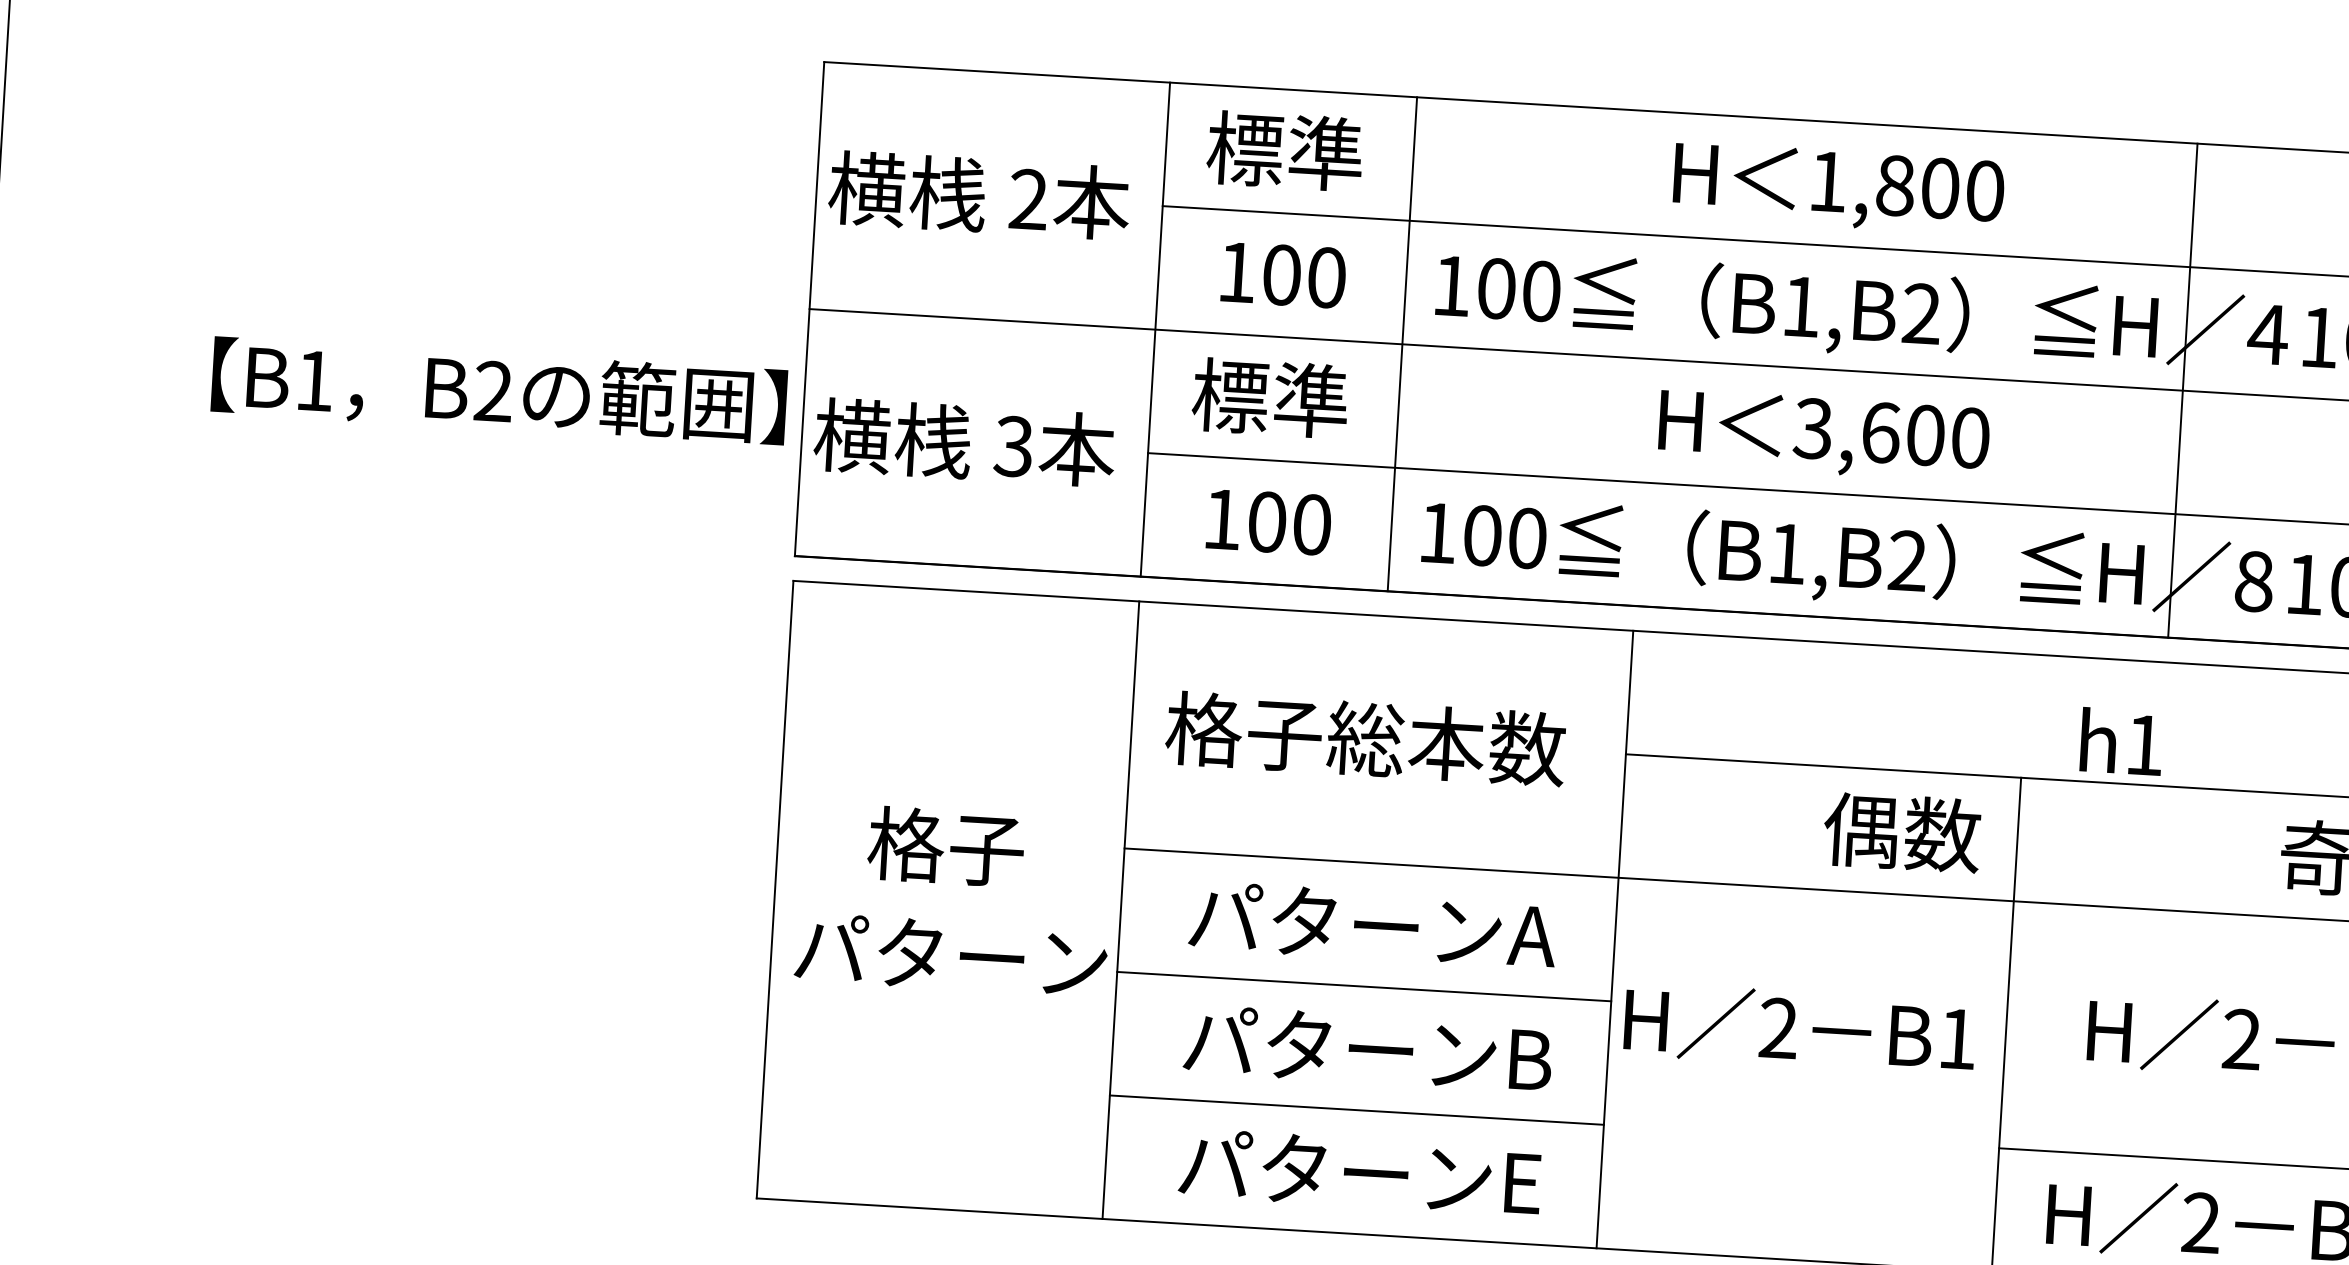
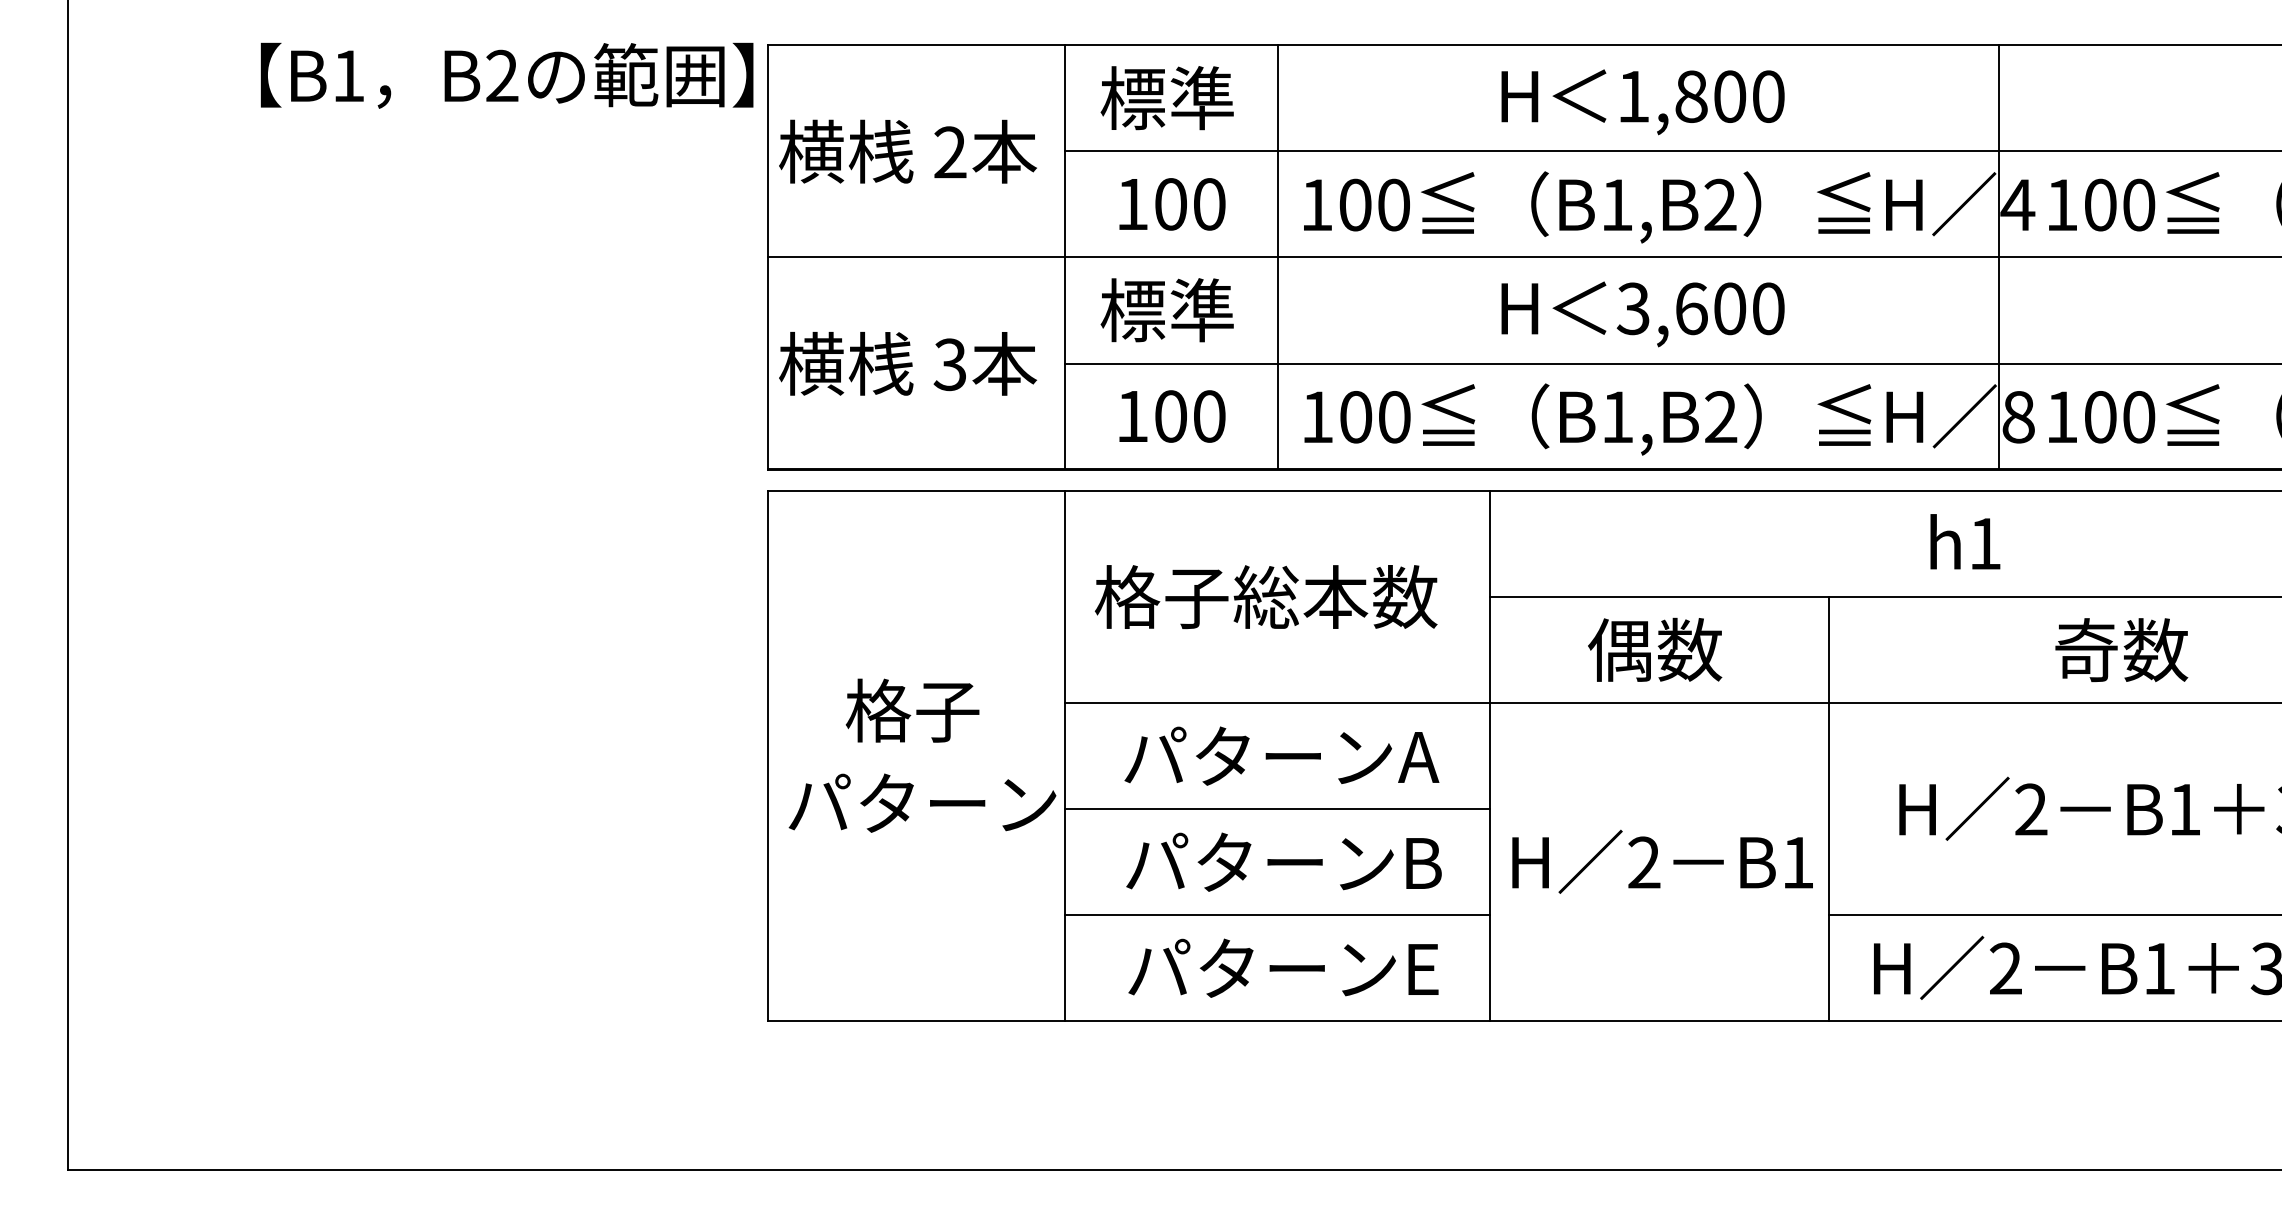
line: (2182, 390) -> (1998, 257), moved
text: (498, 391) -> (506, 75), moved
text: (2121, 741) -> (1965, 541), moved
text: (1902, 832) -> (1655, 649), moved
text: (1799, 1028) -> (1662, 861), moved

